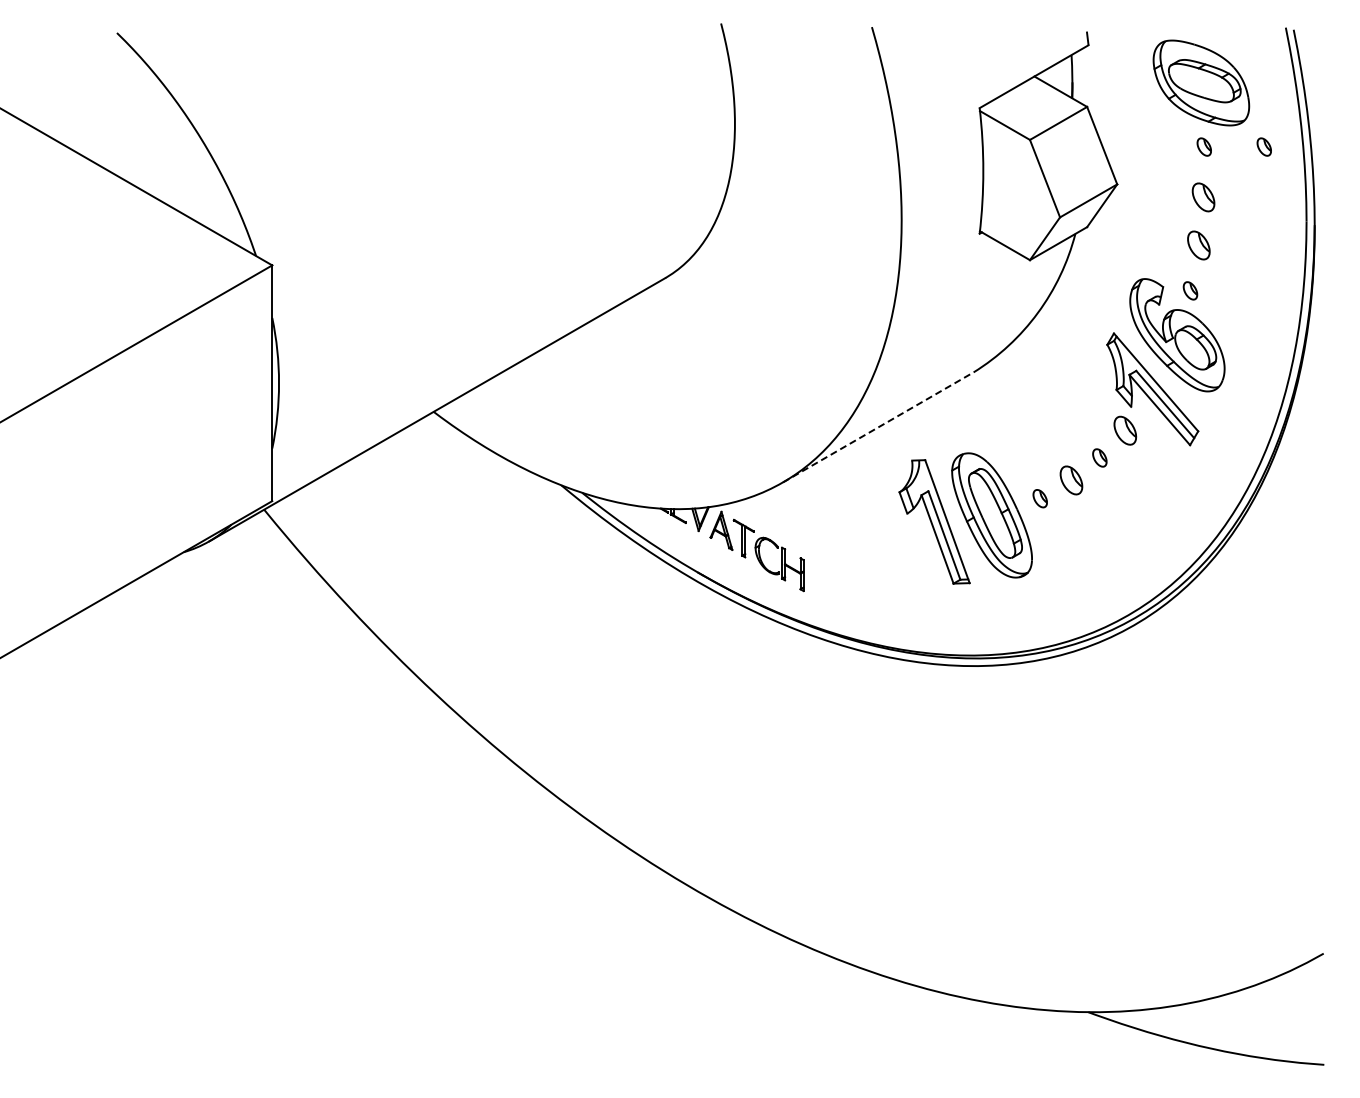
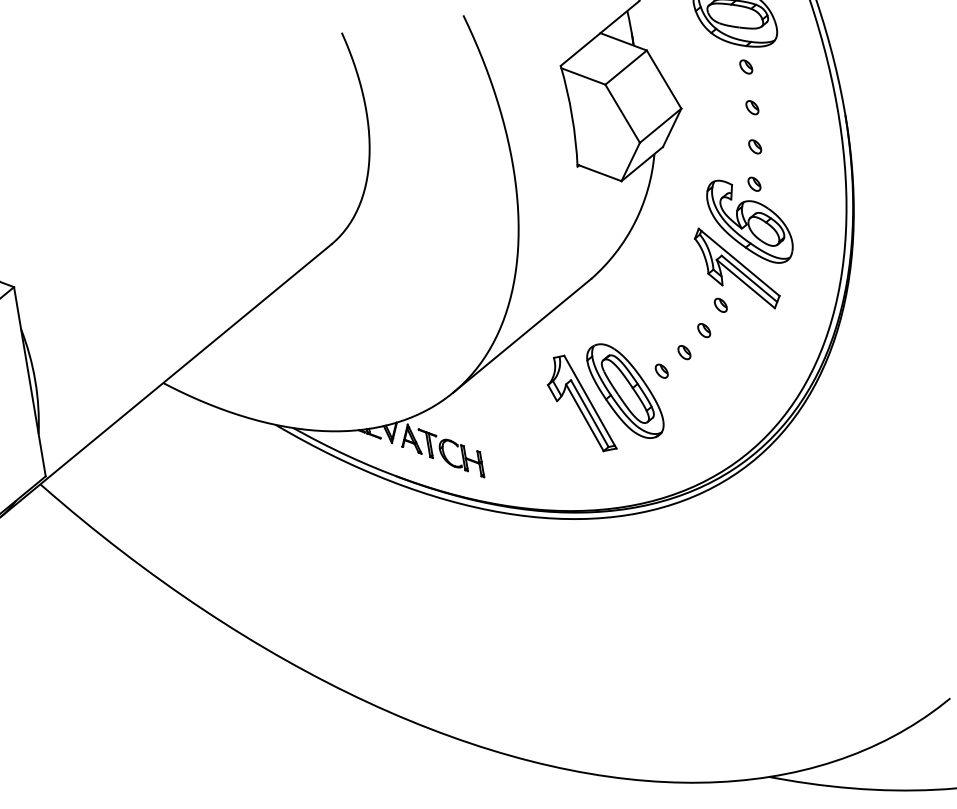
part: (1263, 146) -> (793, 58), removed
part: (1203, 197) -> (752, 107), size x0.62
part: (1198, 245) -> (754, 146), size x0.62
line: (878, 427) -> (522, 335), dashed -> solid
part: (1124, 430) -> (720, 305), size x0.62
part: (1071, 480) -> (684, 352), size x0.62

